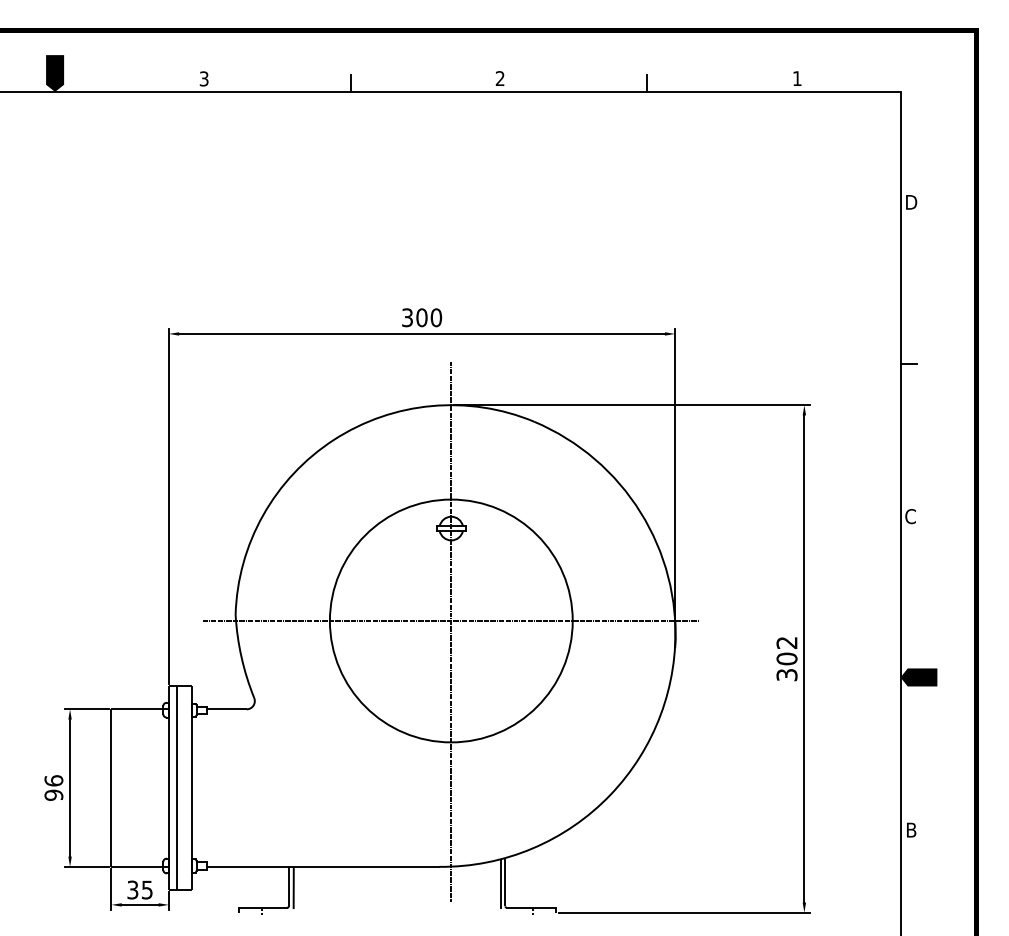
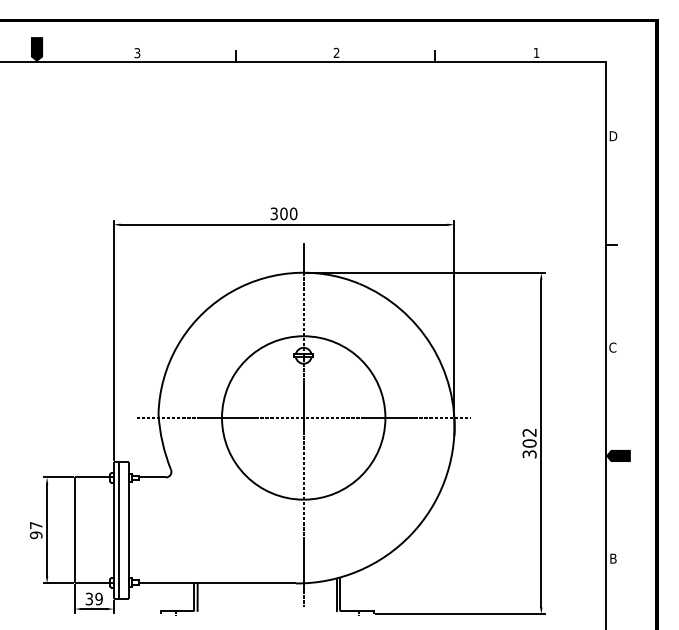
text: (52, 780) -> (35, 525), 96 -> 97
text: (146, 889) -> (98, 598), 35 -> 39

